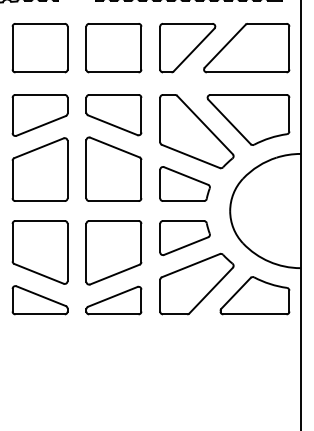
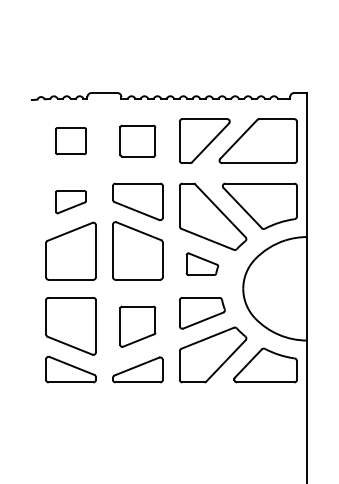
part: (39, 47) -> (70, 140), size x0.6
part: (113, 47) -> (137, 140), size x0.7
part: (39, 114) -> (70, 201), size x0.6
part: (185, 183) -> (202, 263), size x0.7
part: (113, 252) -> (137, 326), size x0.7

